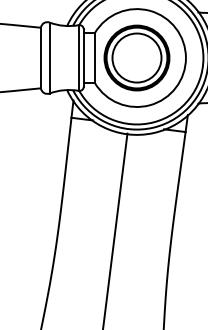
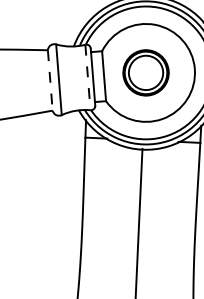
part: (136, 57) -> (145, 72), size x0.7
line: (40, 58) -> (49, 80), solid -> dashed
line: (78, 58) -> (87, 77), solid -> dashed

